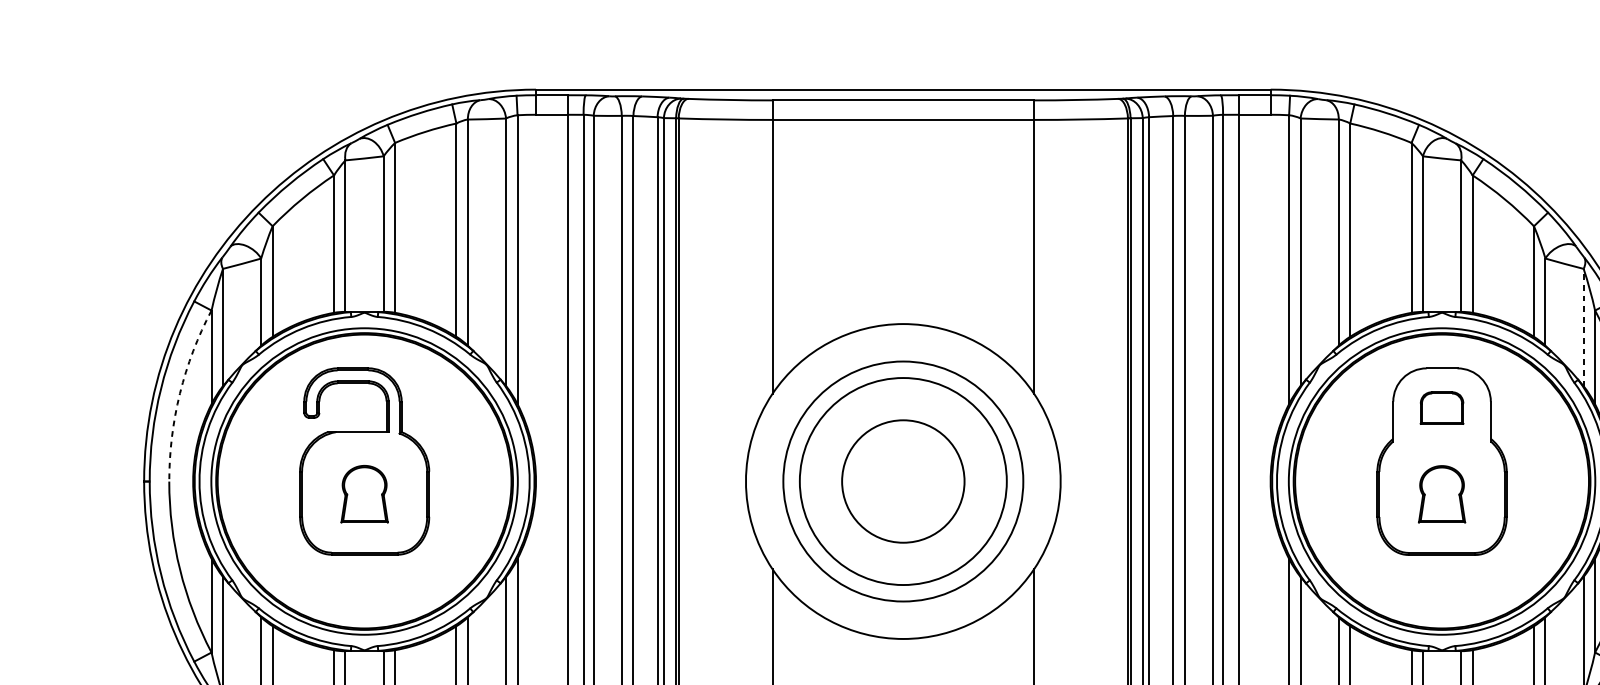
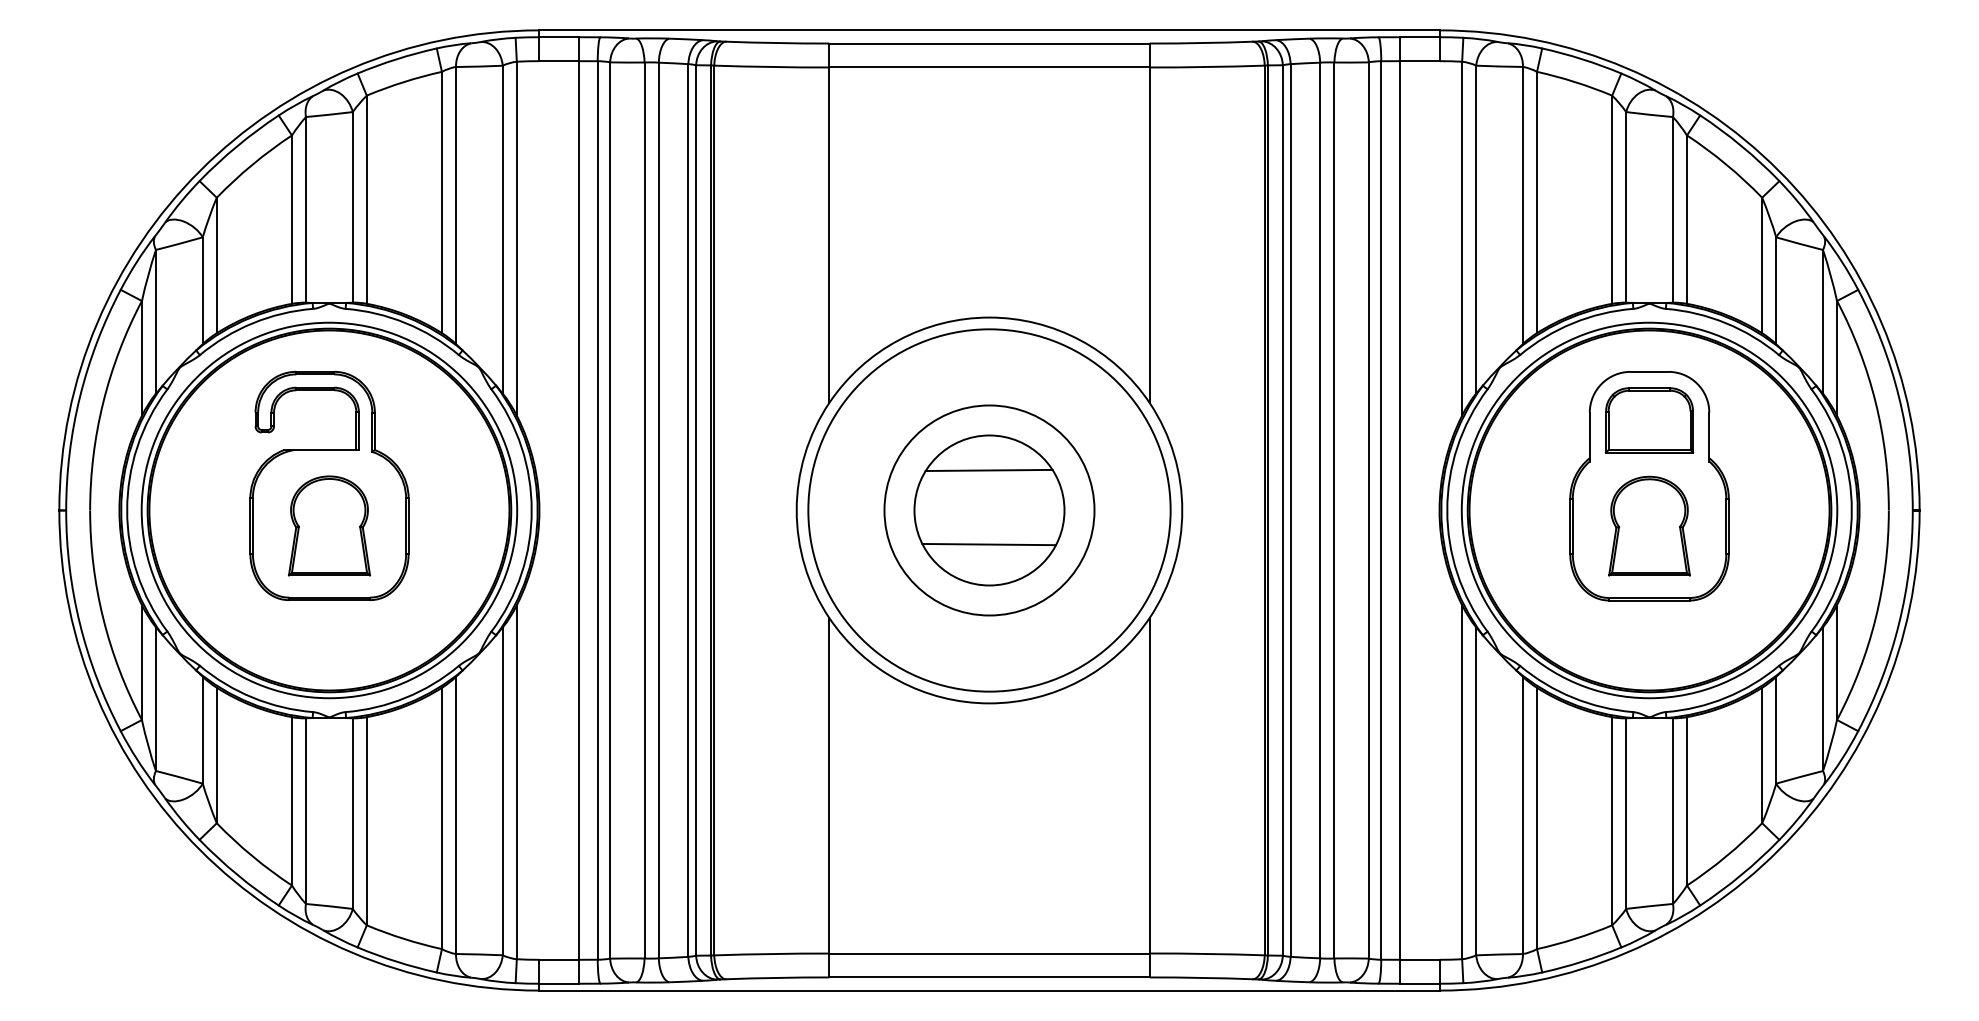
line: (1584, 327) -> (1823, 321), dashed -> solid
arc: (180, 393) -> (103, 402), dashed -> solid
part: (1442, 408) -> (1649, 420), size x1.67
line: (902, 448) -> (988, 470), added
circle: (903, 481) -> (989, 510), size x0.71
circle: (903, 481) -> (989, 510), size x1.43
part: (364, 493) -> (329, 525), size x1.43
part: (1442, 493) -> (1649, 525), size x1.43
line: (903, 509) -> (989, 544), added

